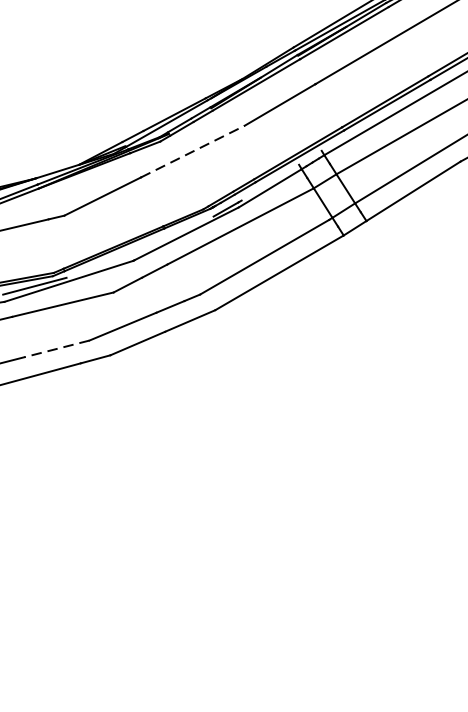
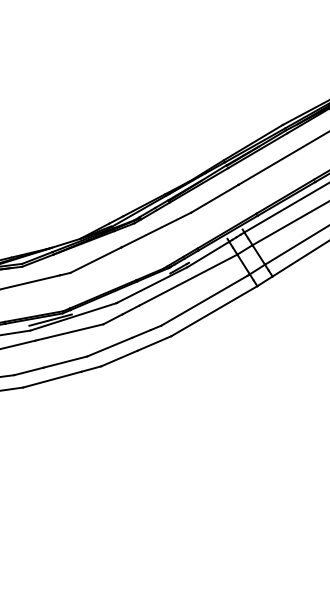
line: (193, 152) -> (156, 230), dashed -> solid
line: (55, 349) -> (64, 362), dashed -> solid

